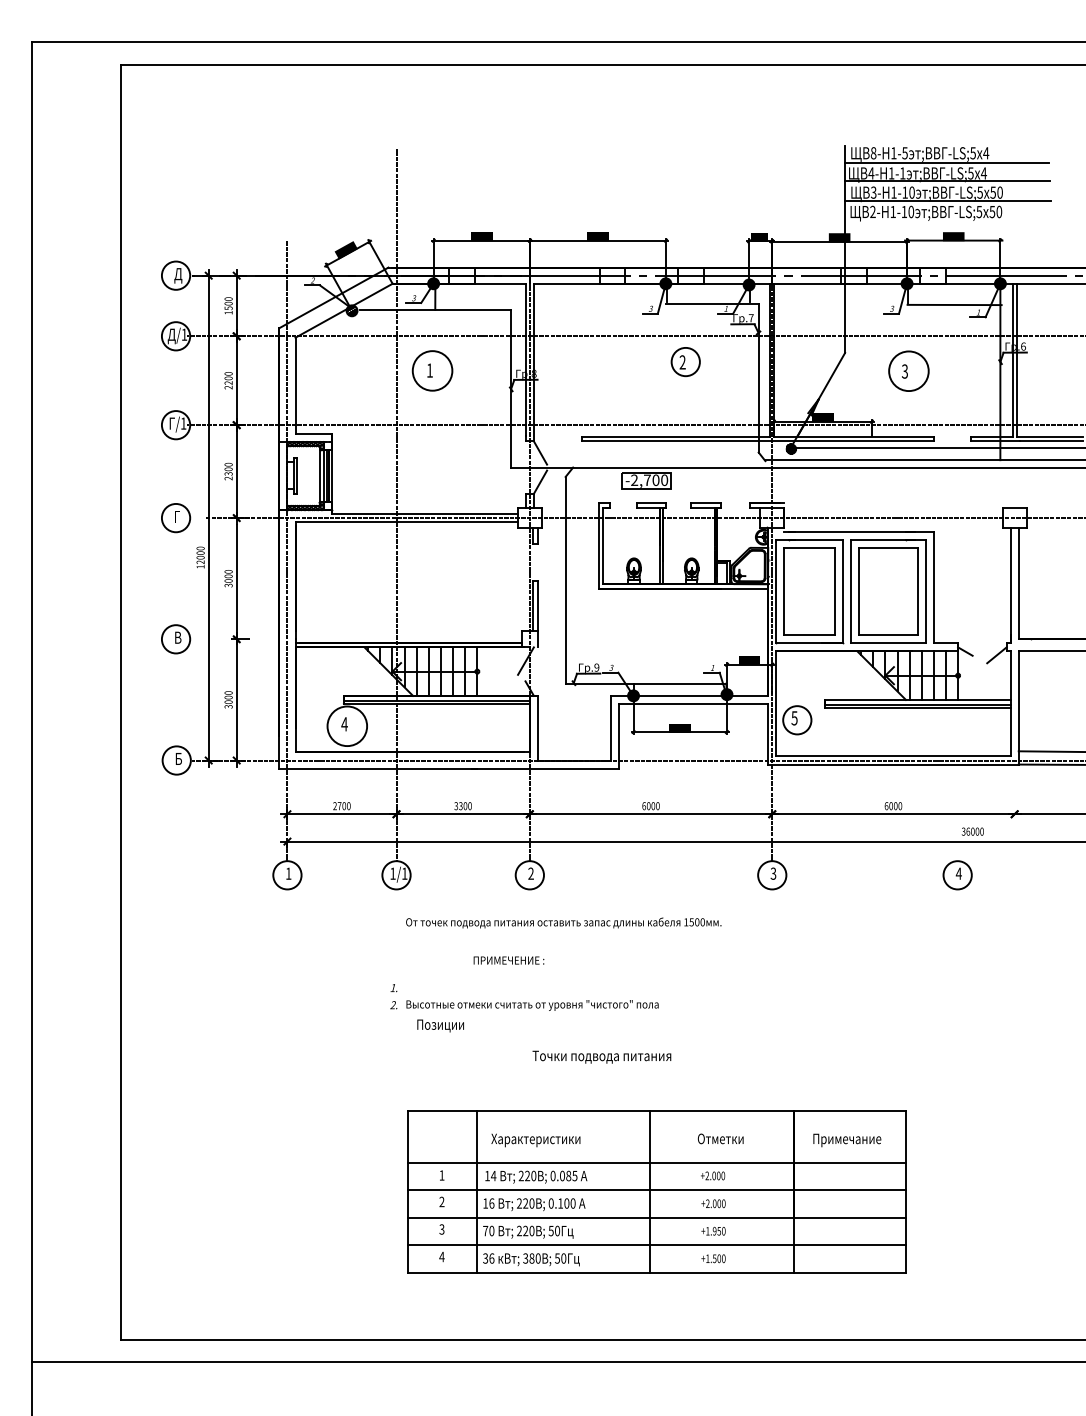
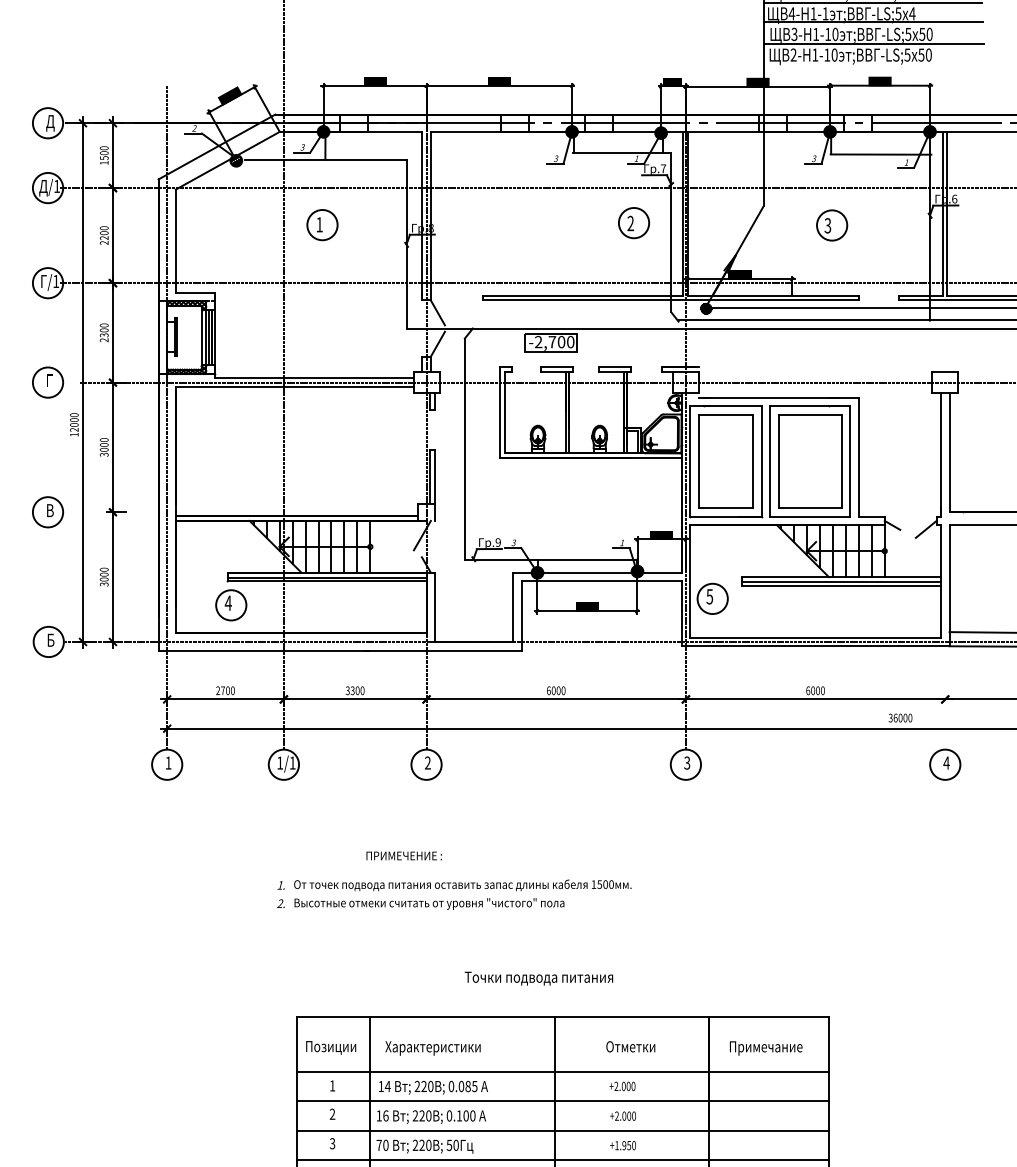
part: (685, 362) -> (633, 223), moved
circle: (432, 370) -> (322, 224), size x0.71
circle: (908, 371) -> (831, 225), size x0.71
circle: (347, 726) -> (231, 605), size x0.71
part: (957, 875) -> (945, 764), moved
text: (563, 922) -> (462, 884), moved
text: (440, 1025) -> (330, 1047), moved
text: (601, 1056) -> (538, 977), moved

